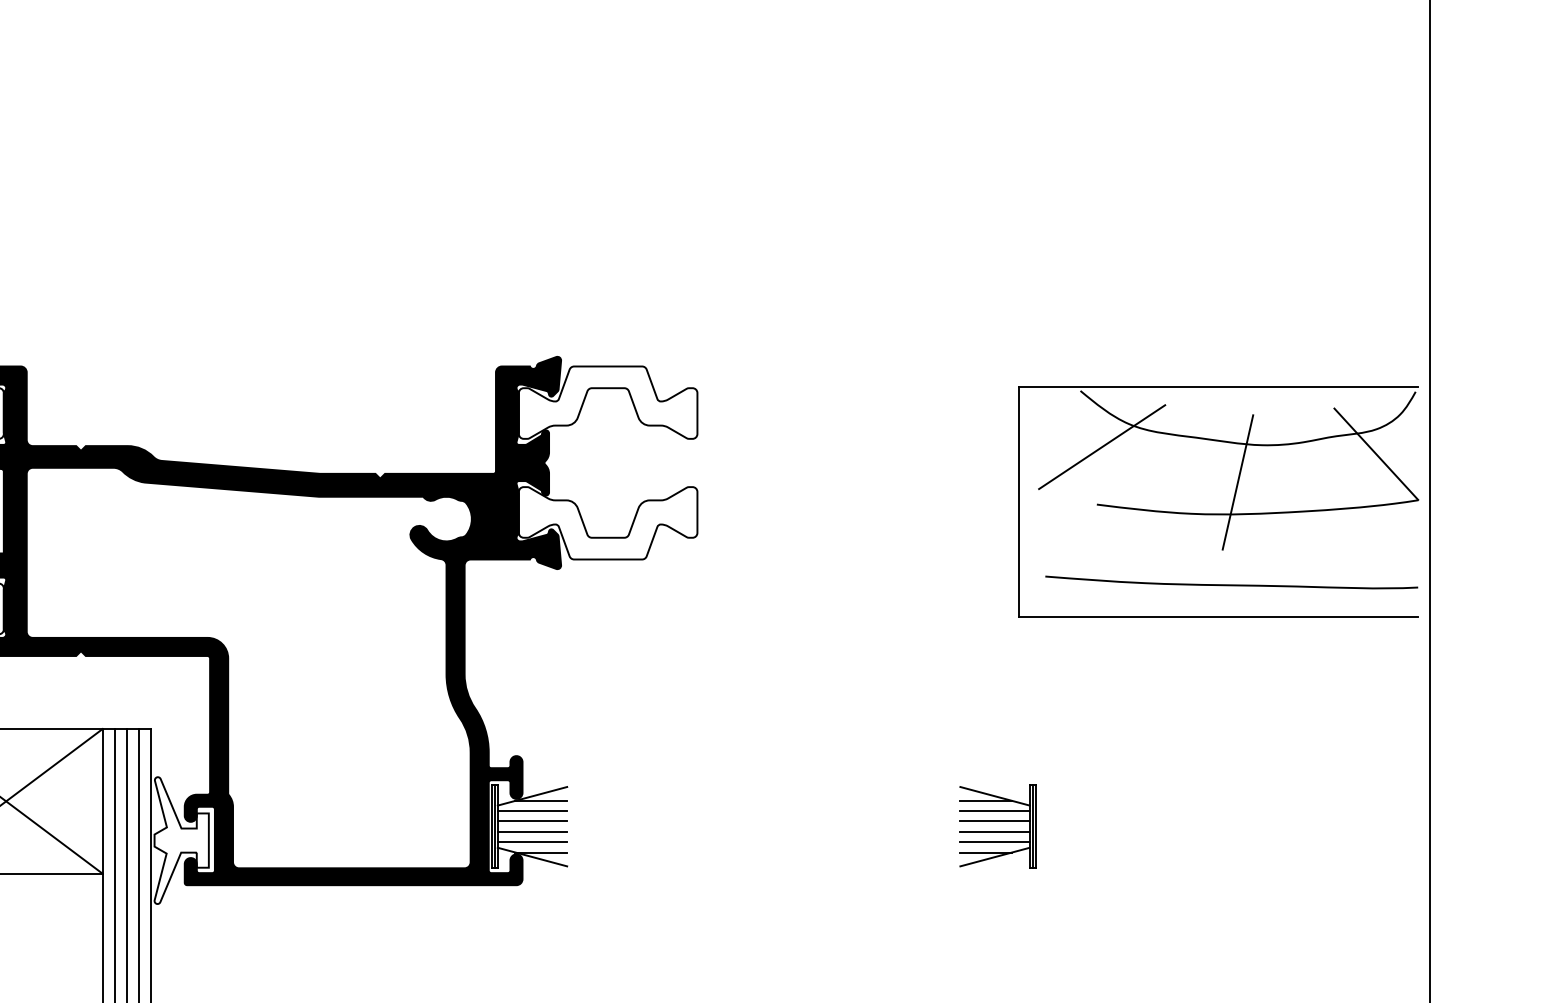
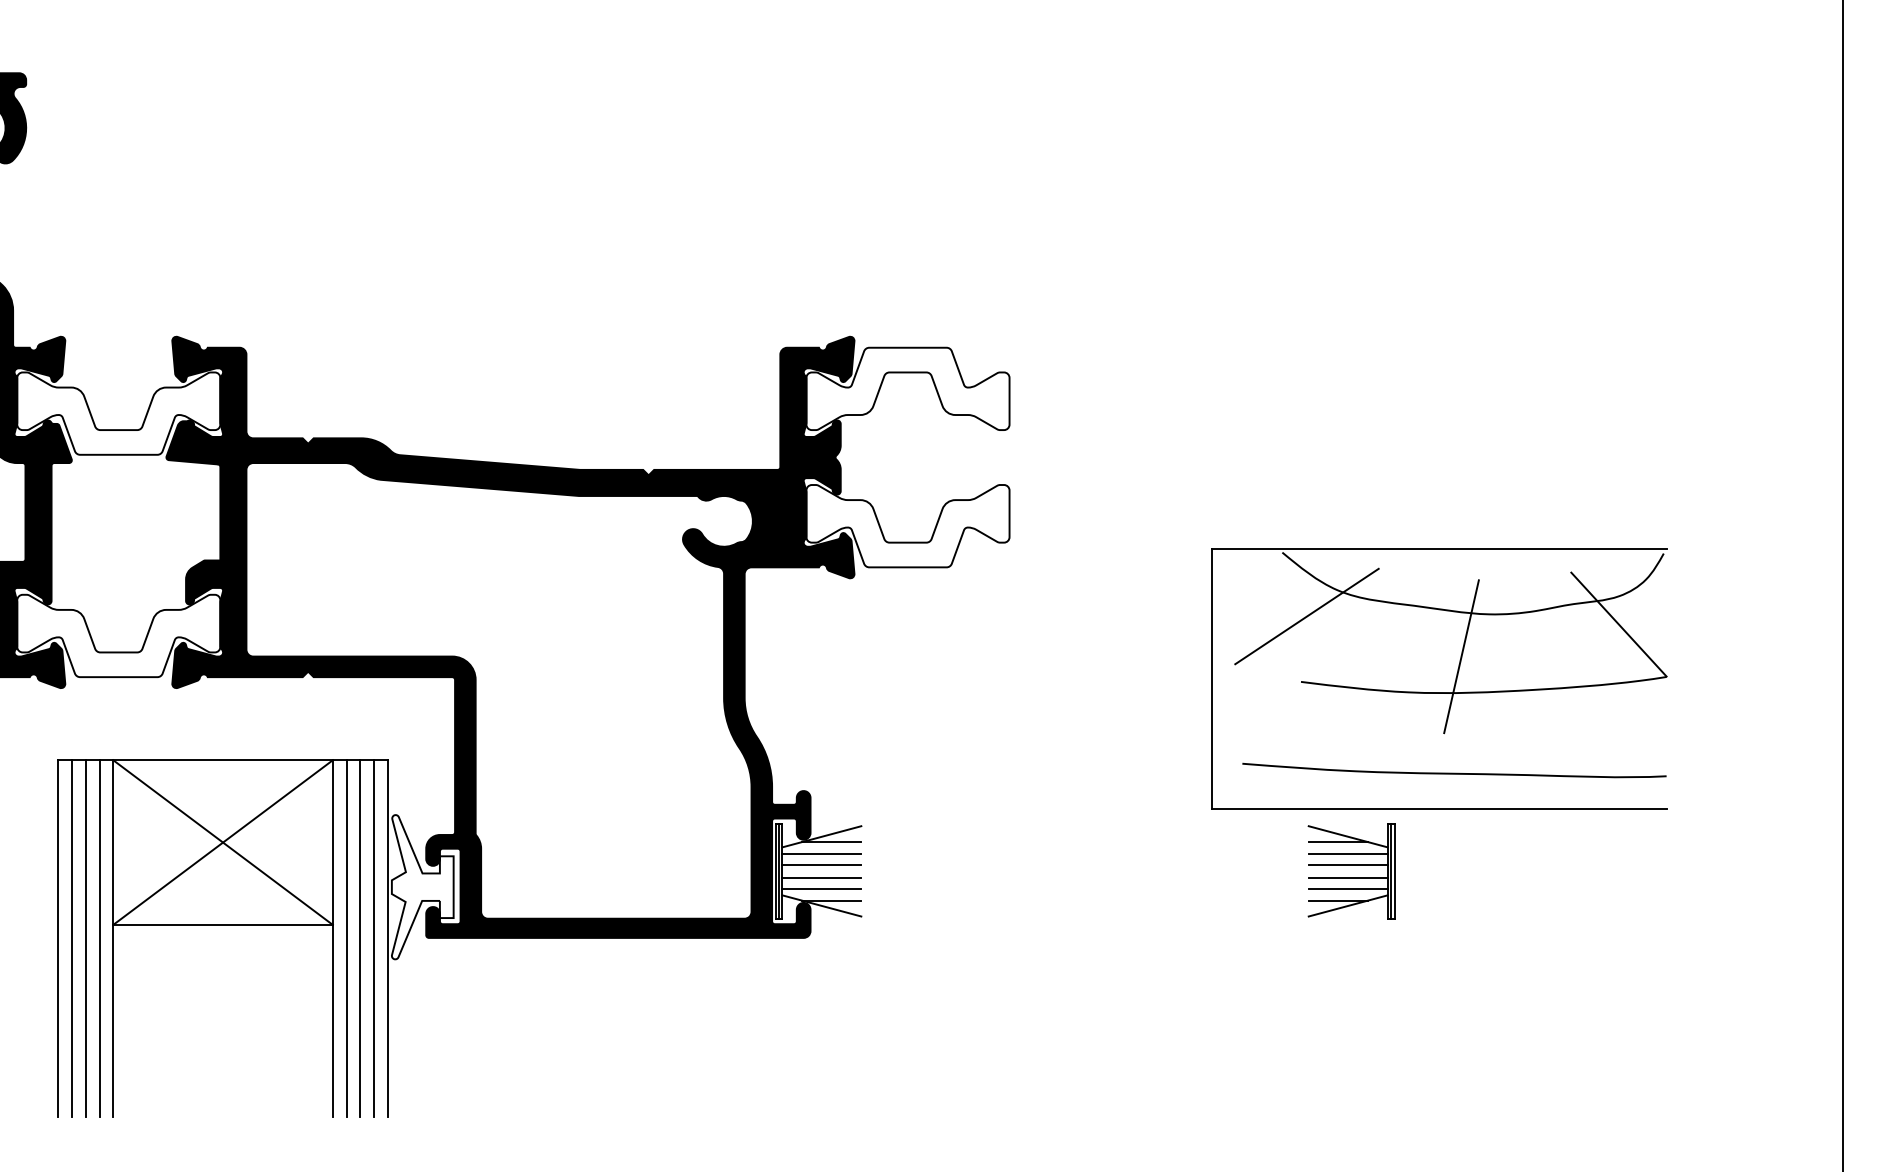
part: (1218, 513) -> (1439, 692), moved

